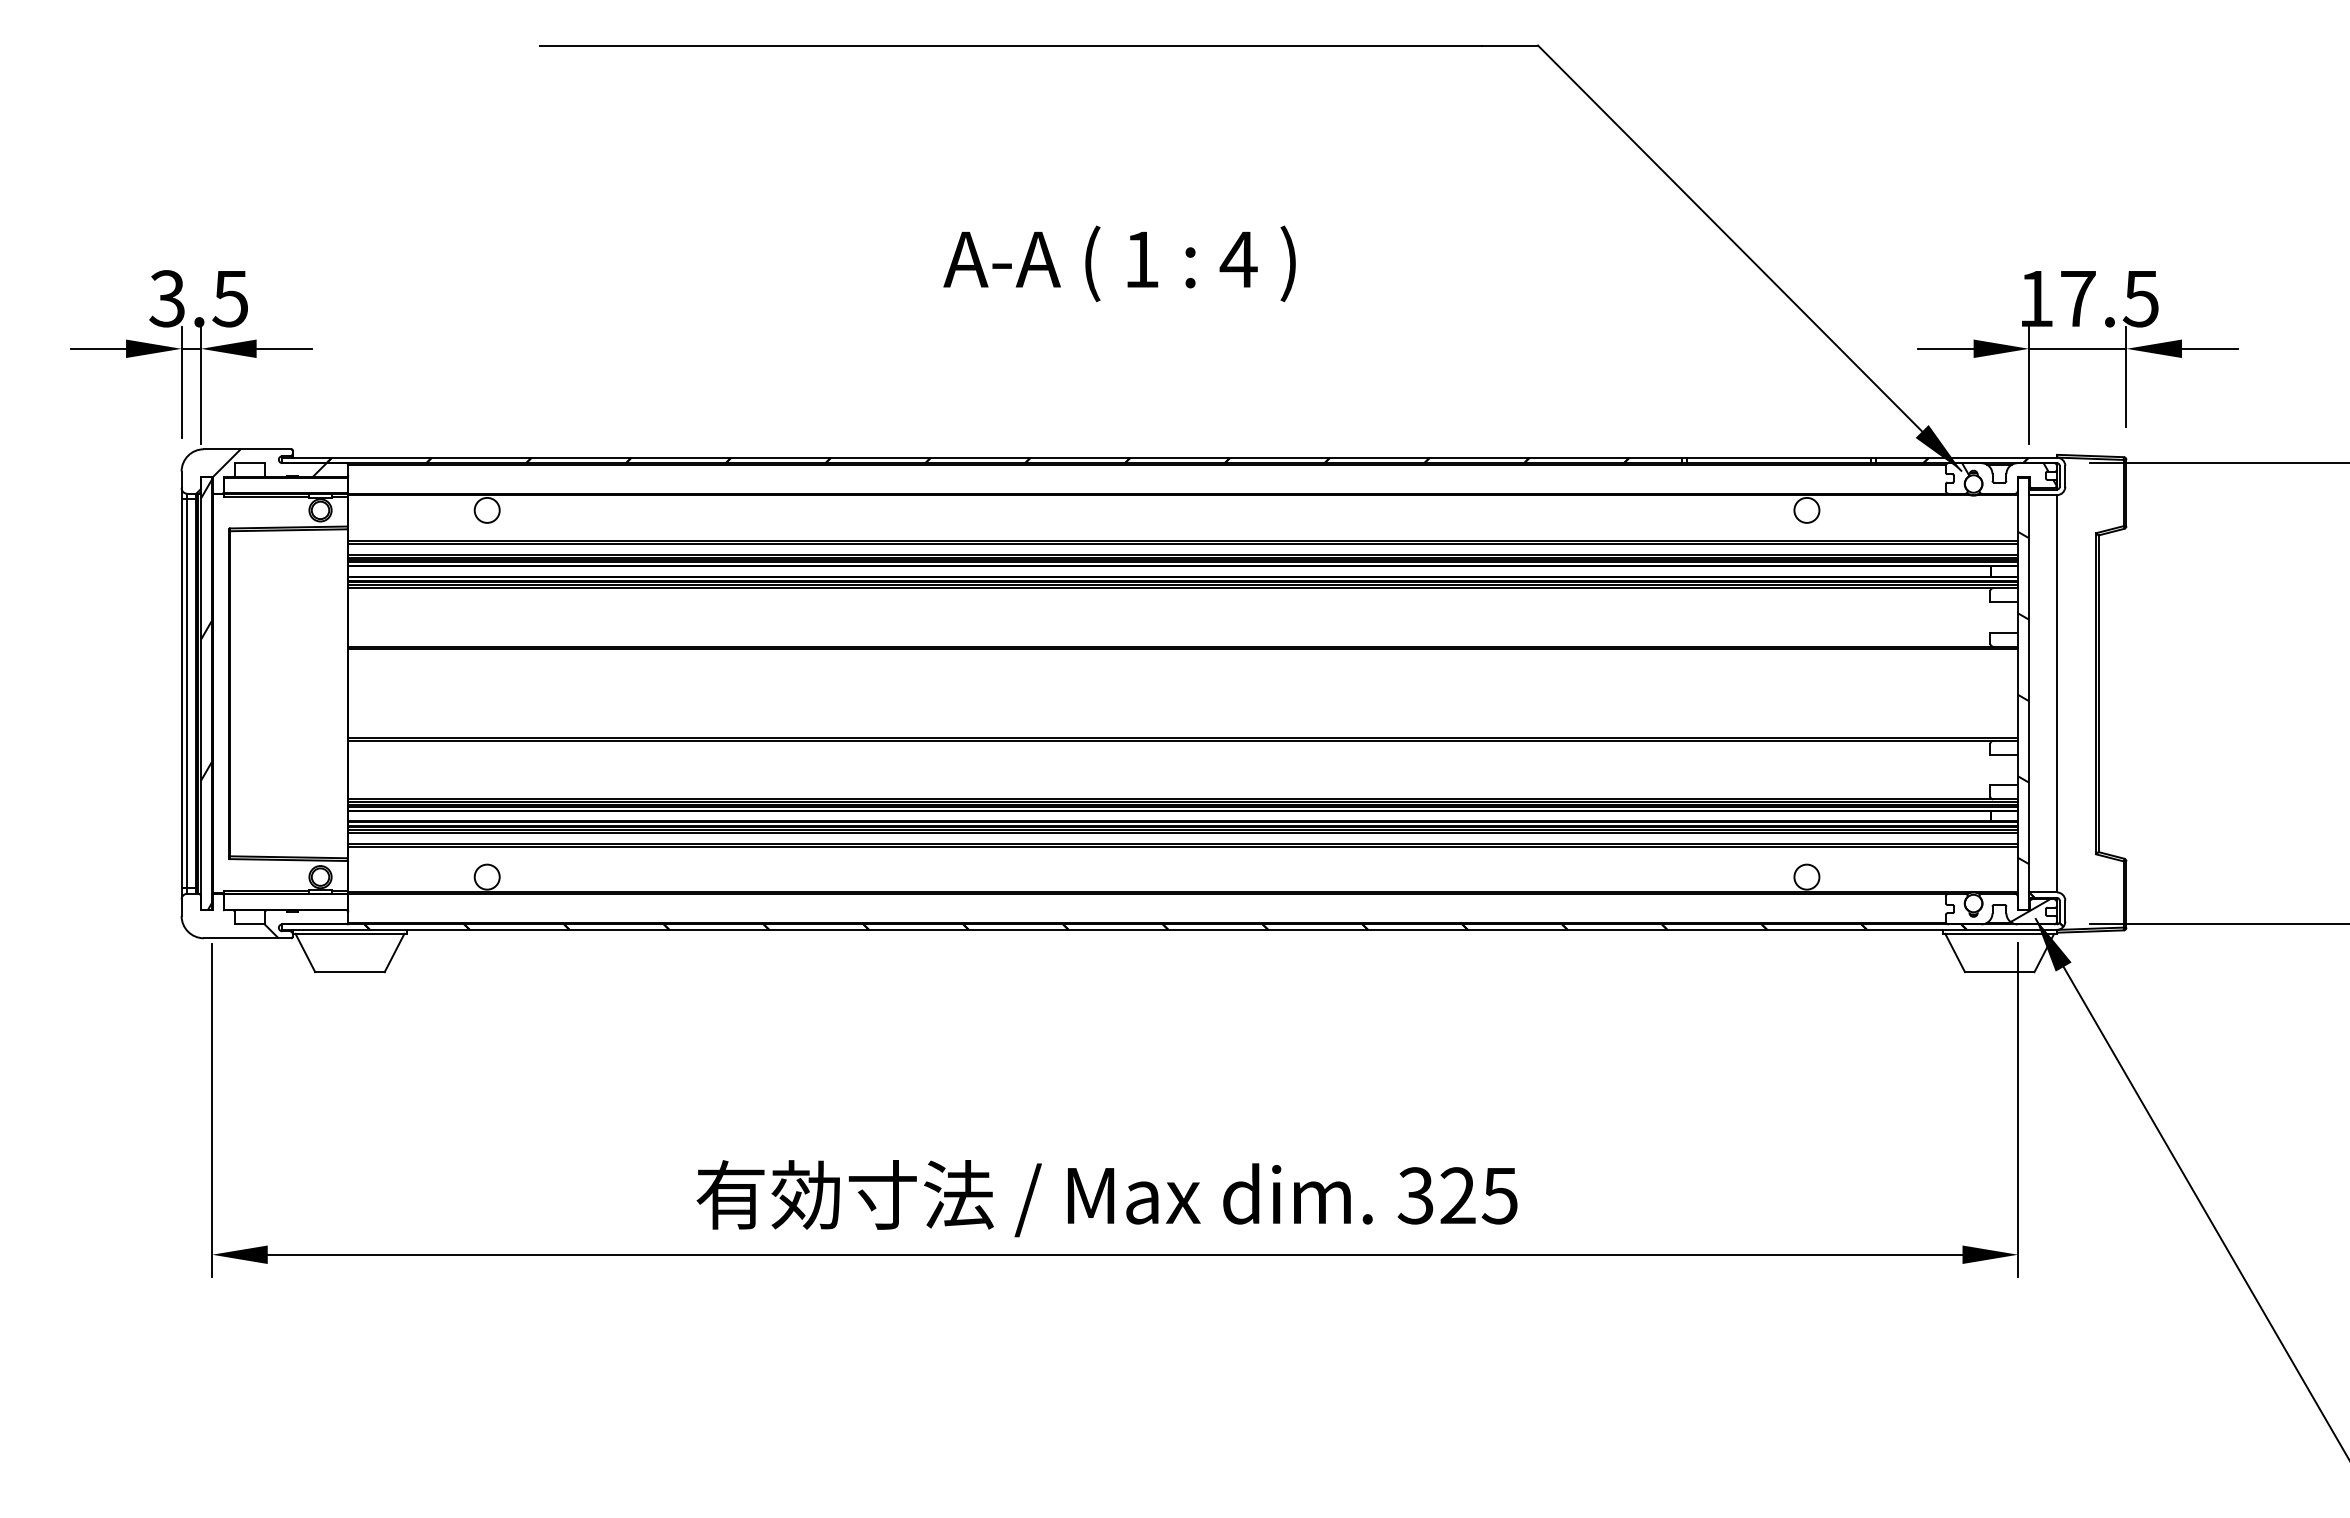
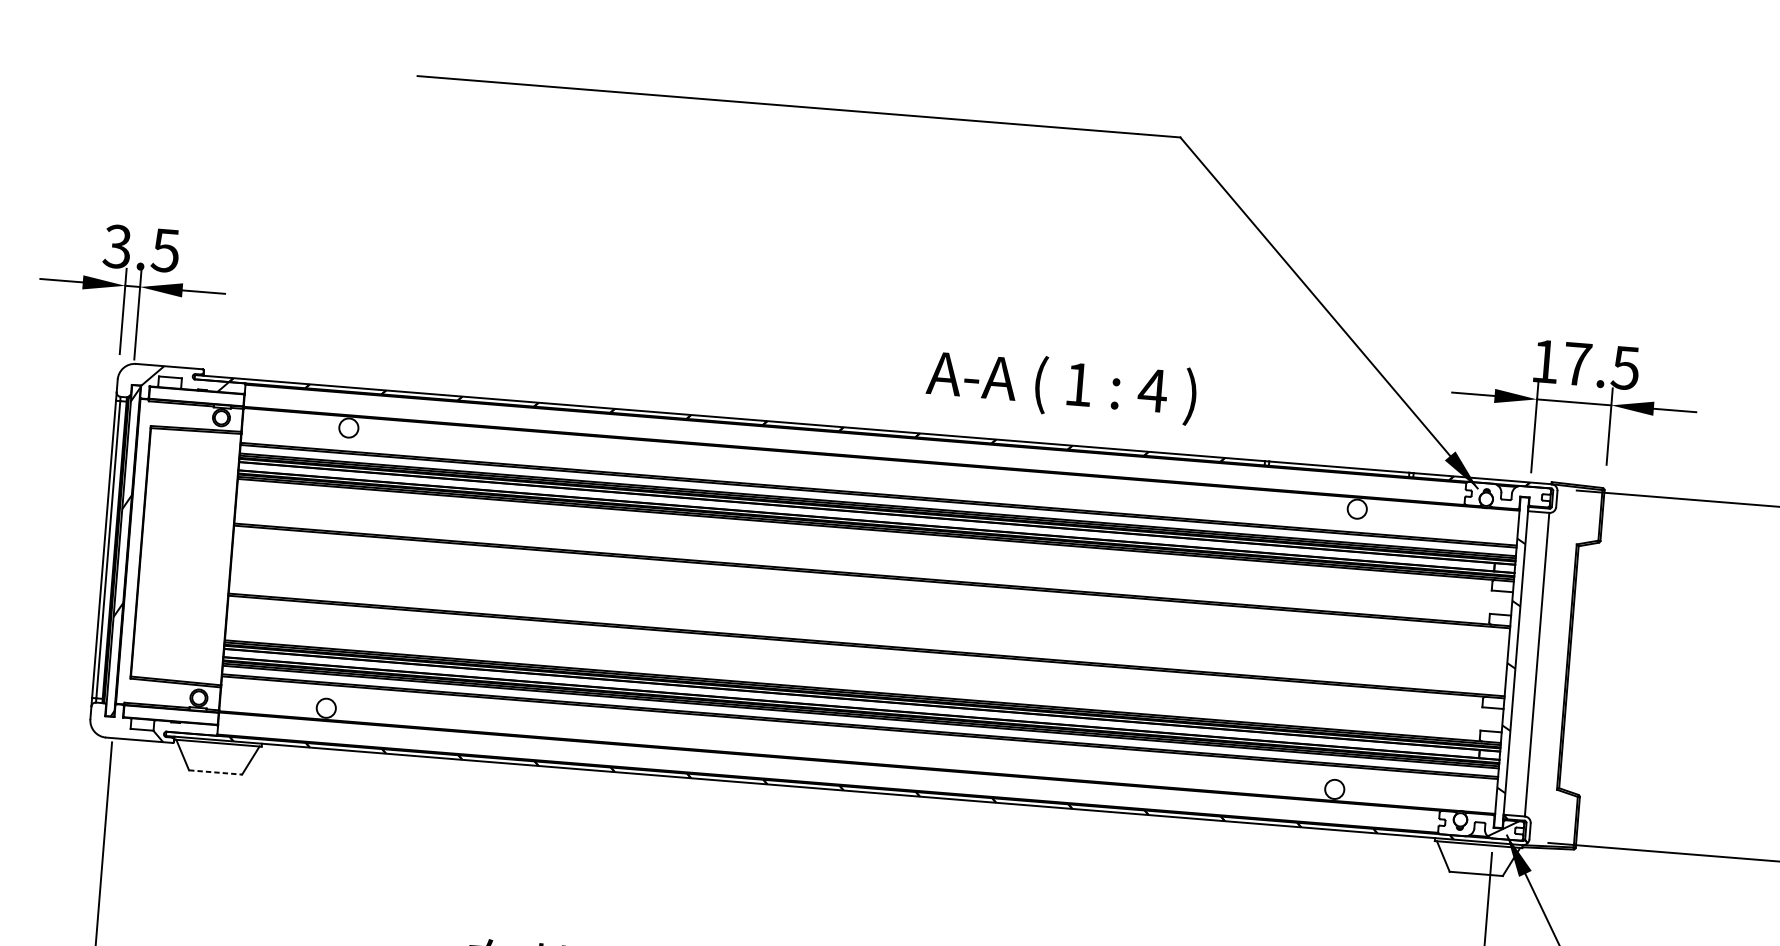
text: (1119, 263) -> (1061, 386), moved
hatch: (2009, 474) -> (1514, 494), removed
line: (349, 972) -> (215, 772), solid -> dashed

